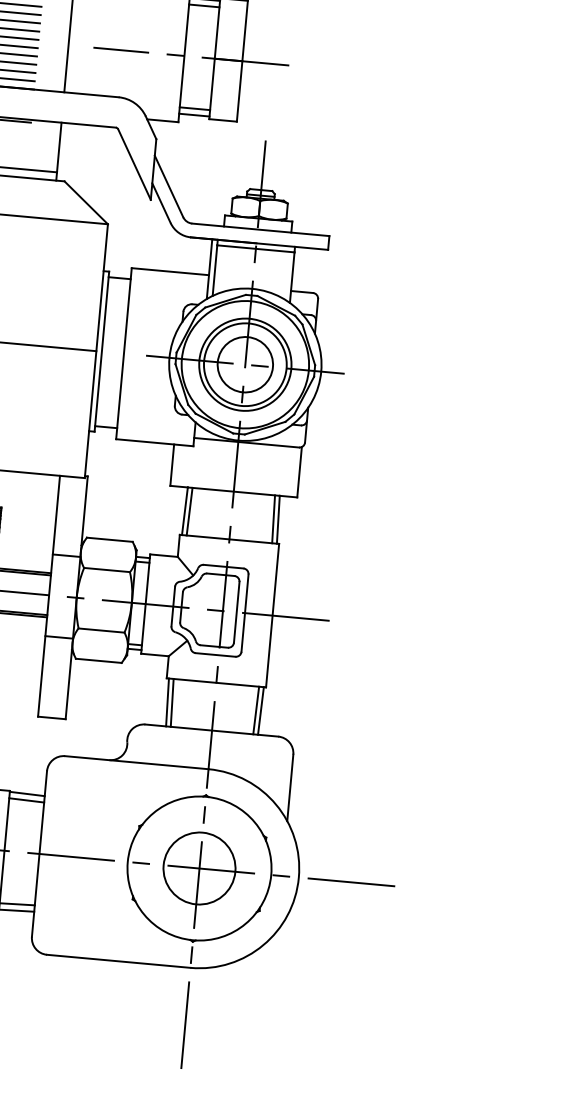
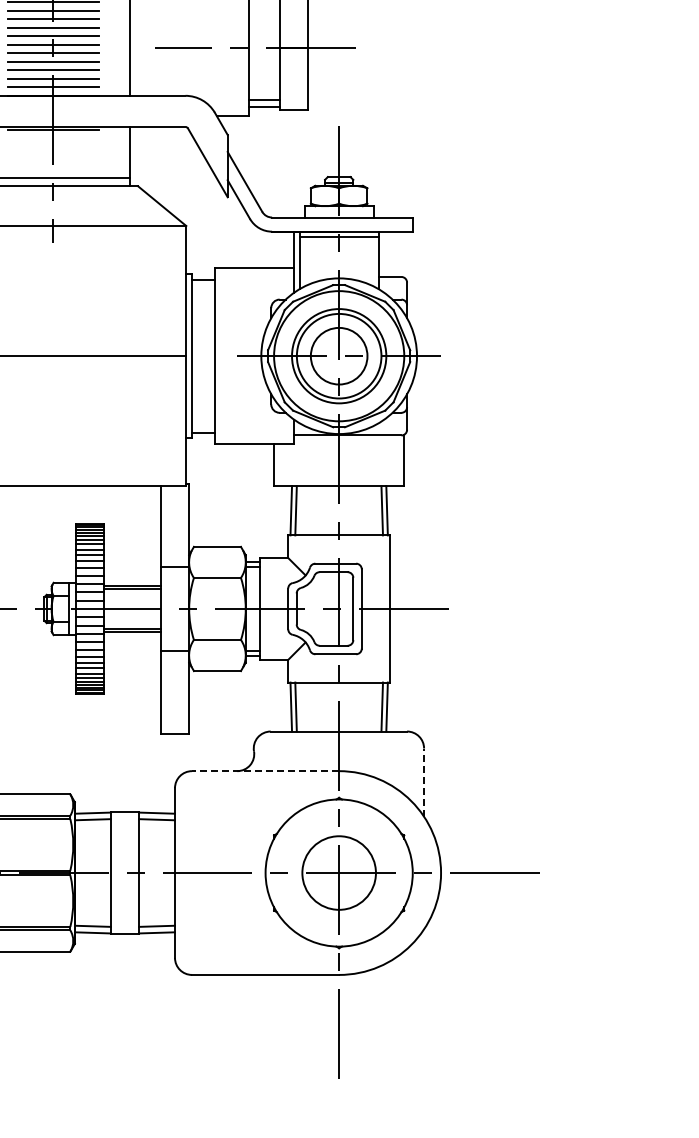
line: (136, 763) -> (265, 771), solid -> dashed
line: (290, 787) -> (424, 782), solid -> dashed

